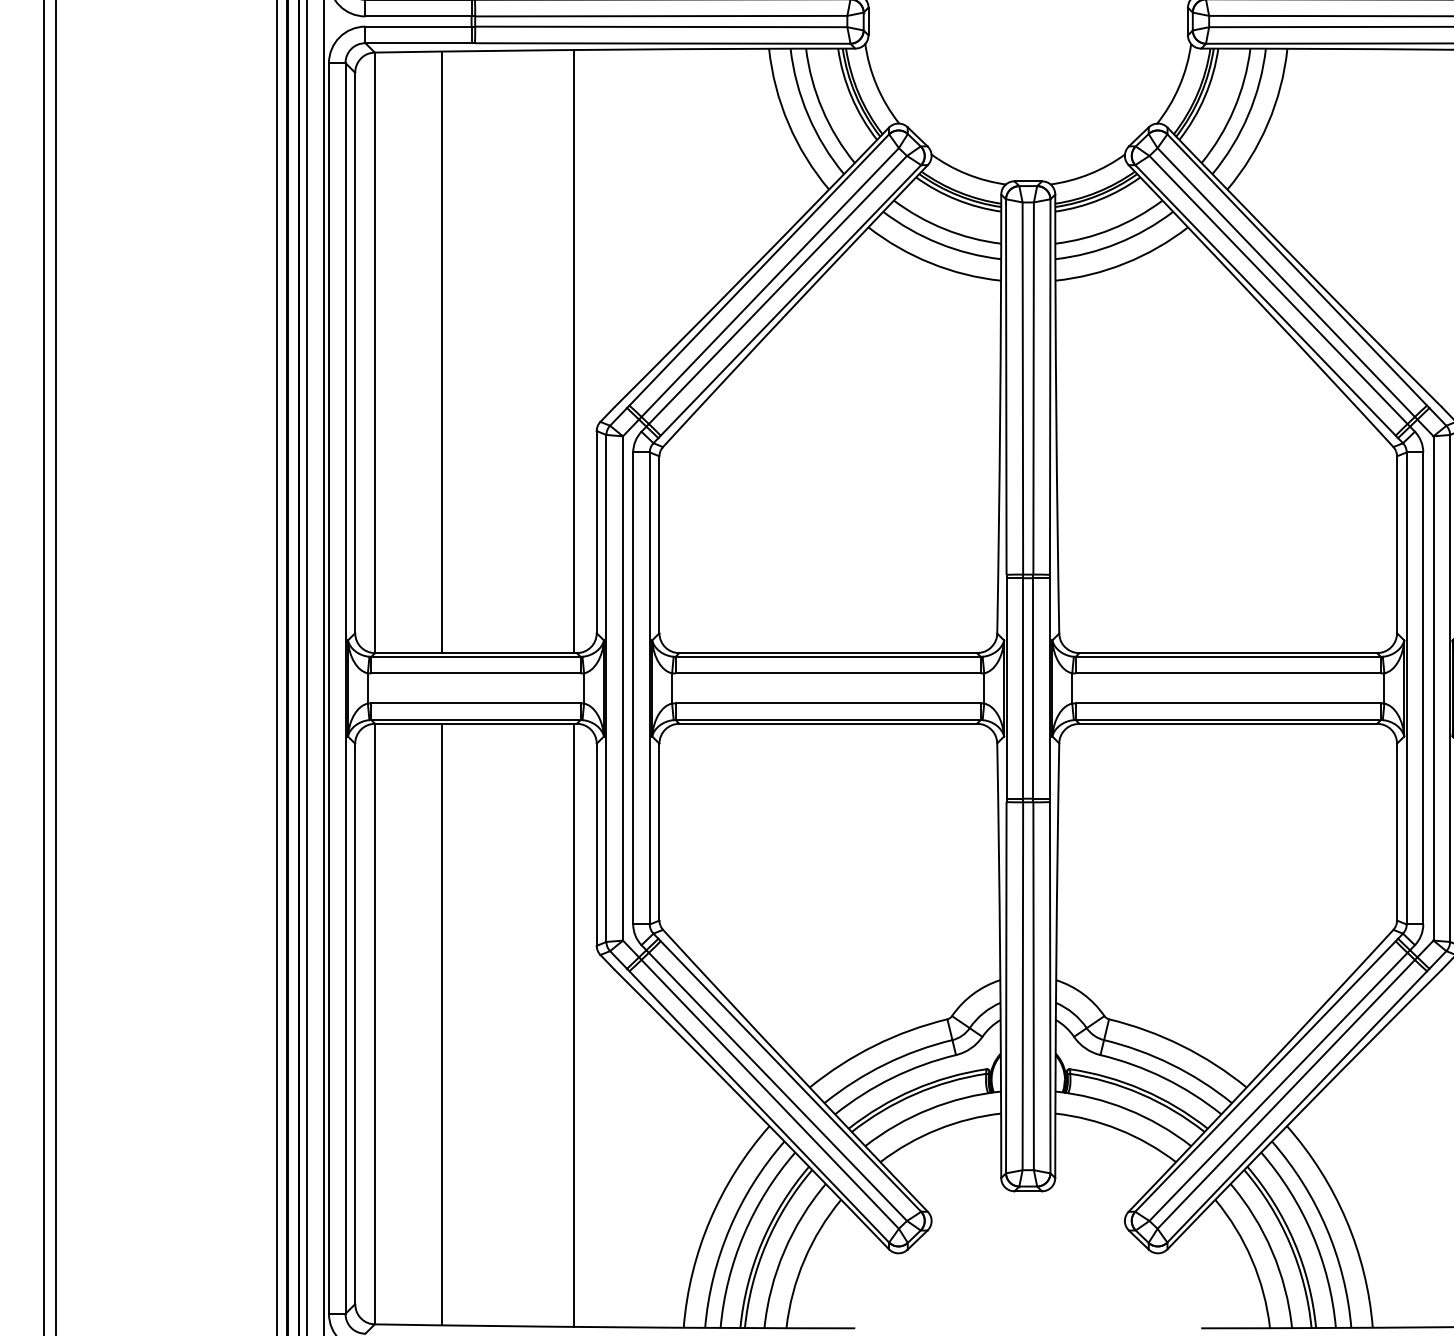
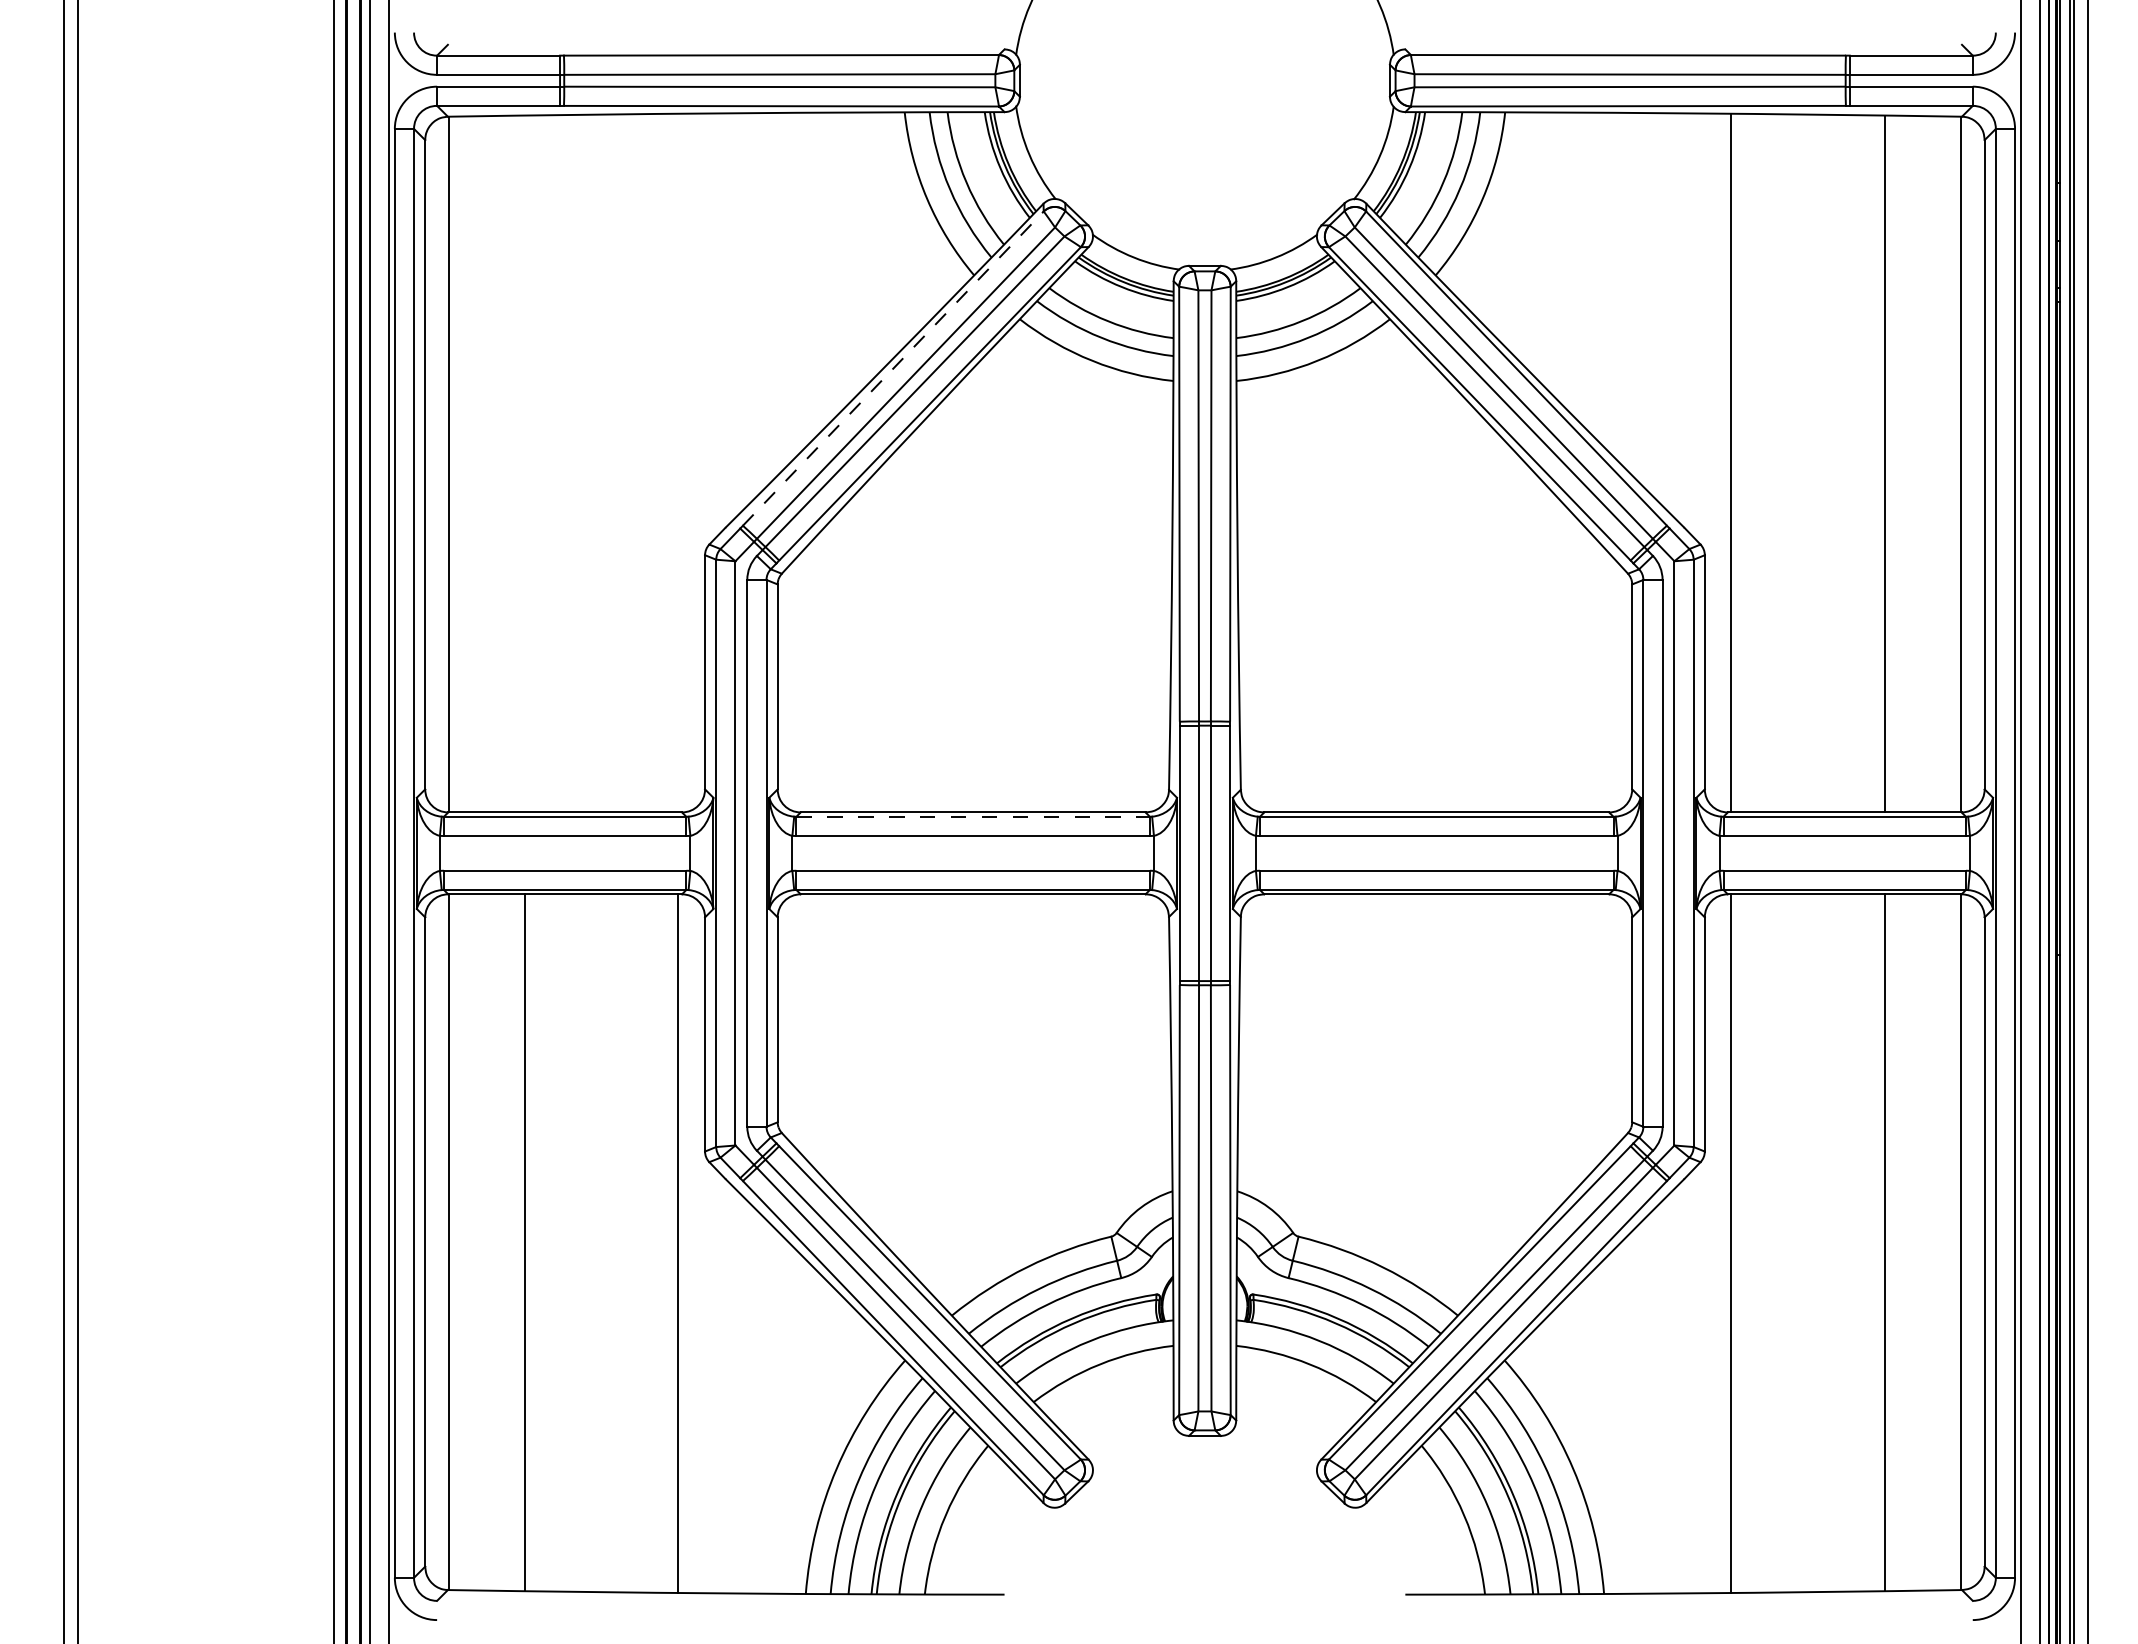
line: (759, 269) -> (893, 368), solid -> dashed
line: (441, 351) -> (525, 463), removed
line: (573, 351) -> (678, 462), removed
line: (828, 656) -> (973, 816), solid -> dashed

